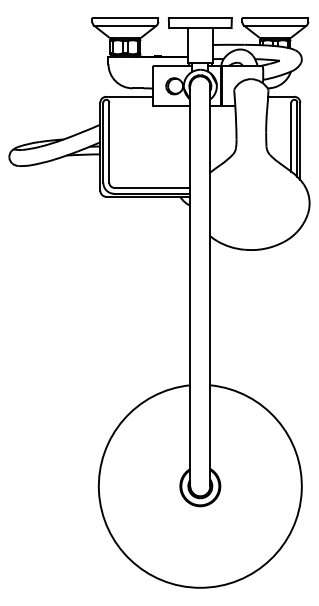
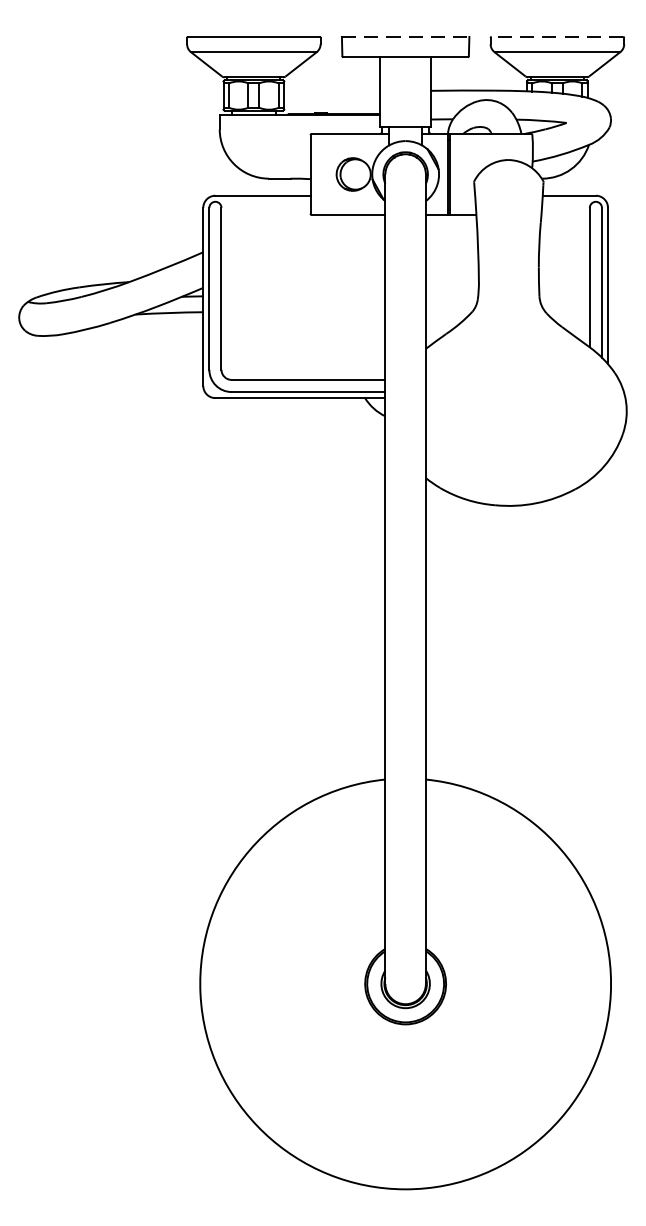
line: (200, 18) -> (405, 37), solid -> dashed
line: (275, 18) -> (557, 37), solid -> dashed

